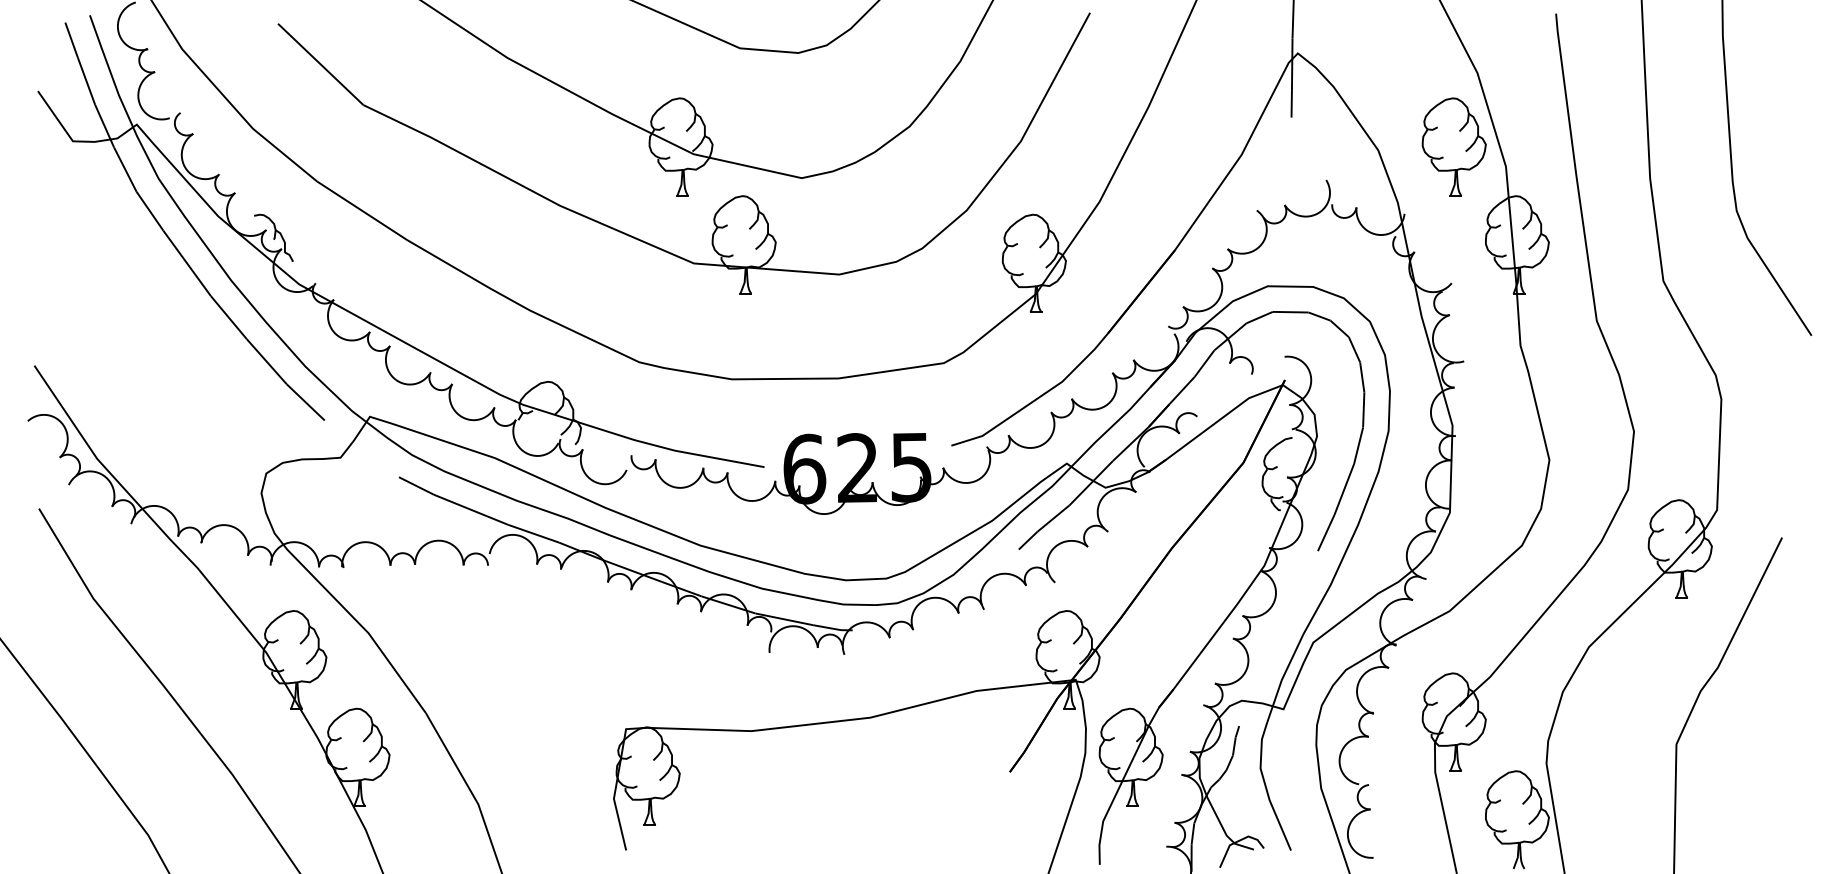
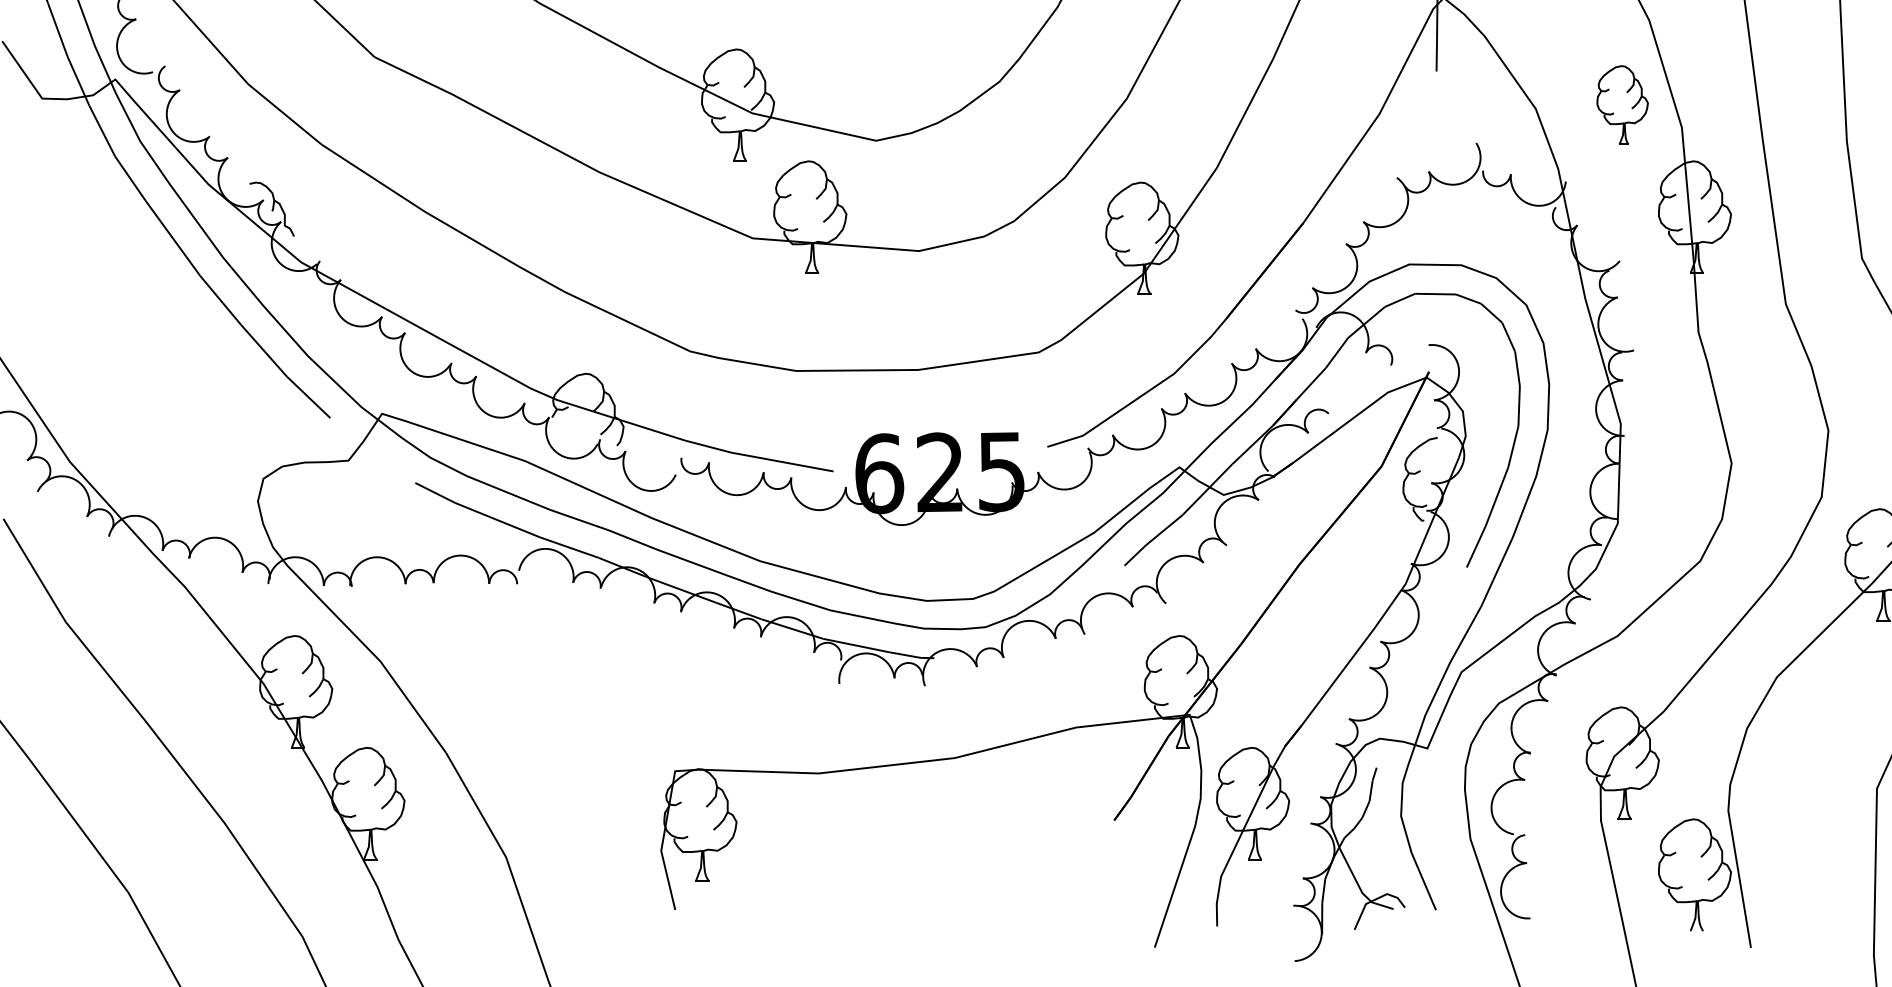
part: (1453, 146) -> (1621, 104), size x0.7

